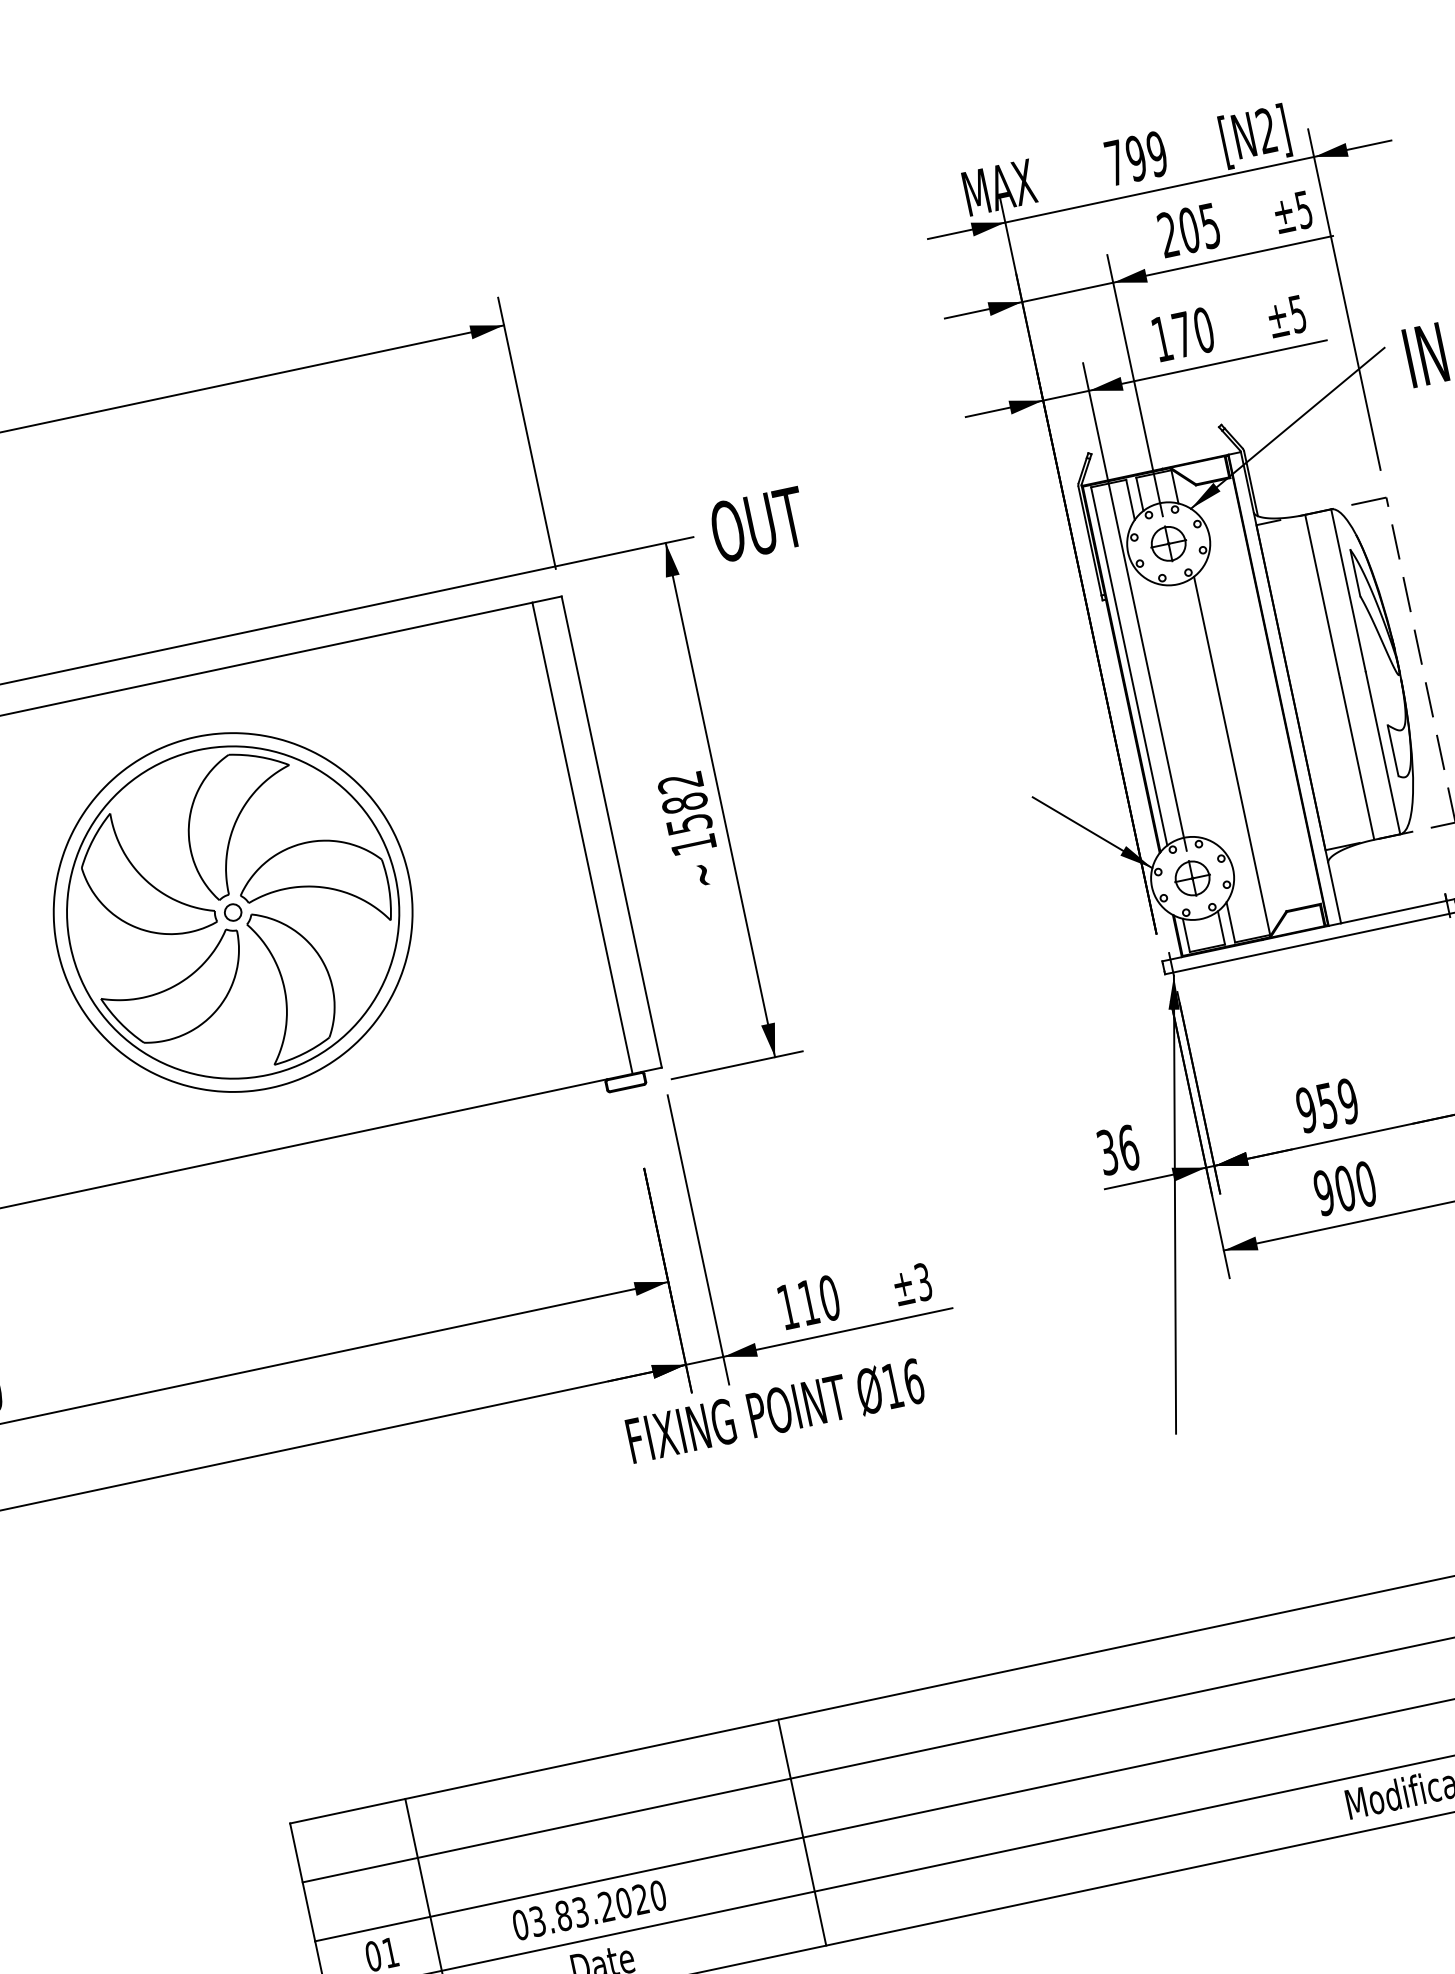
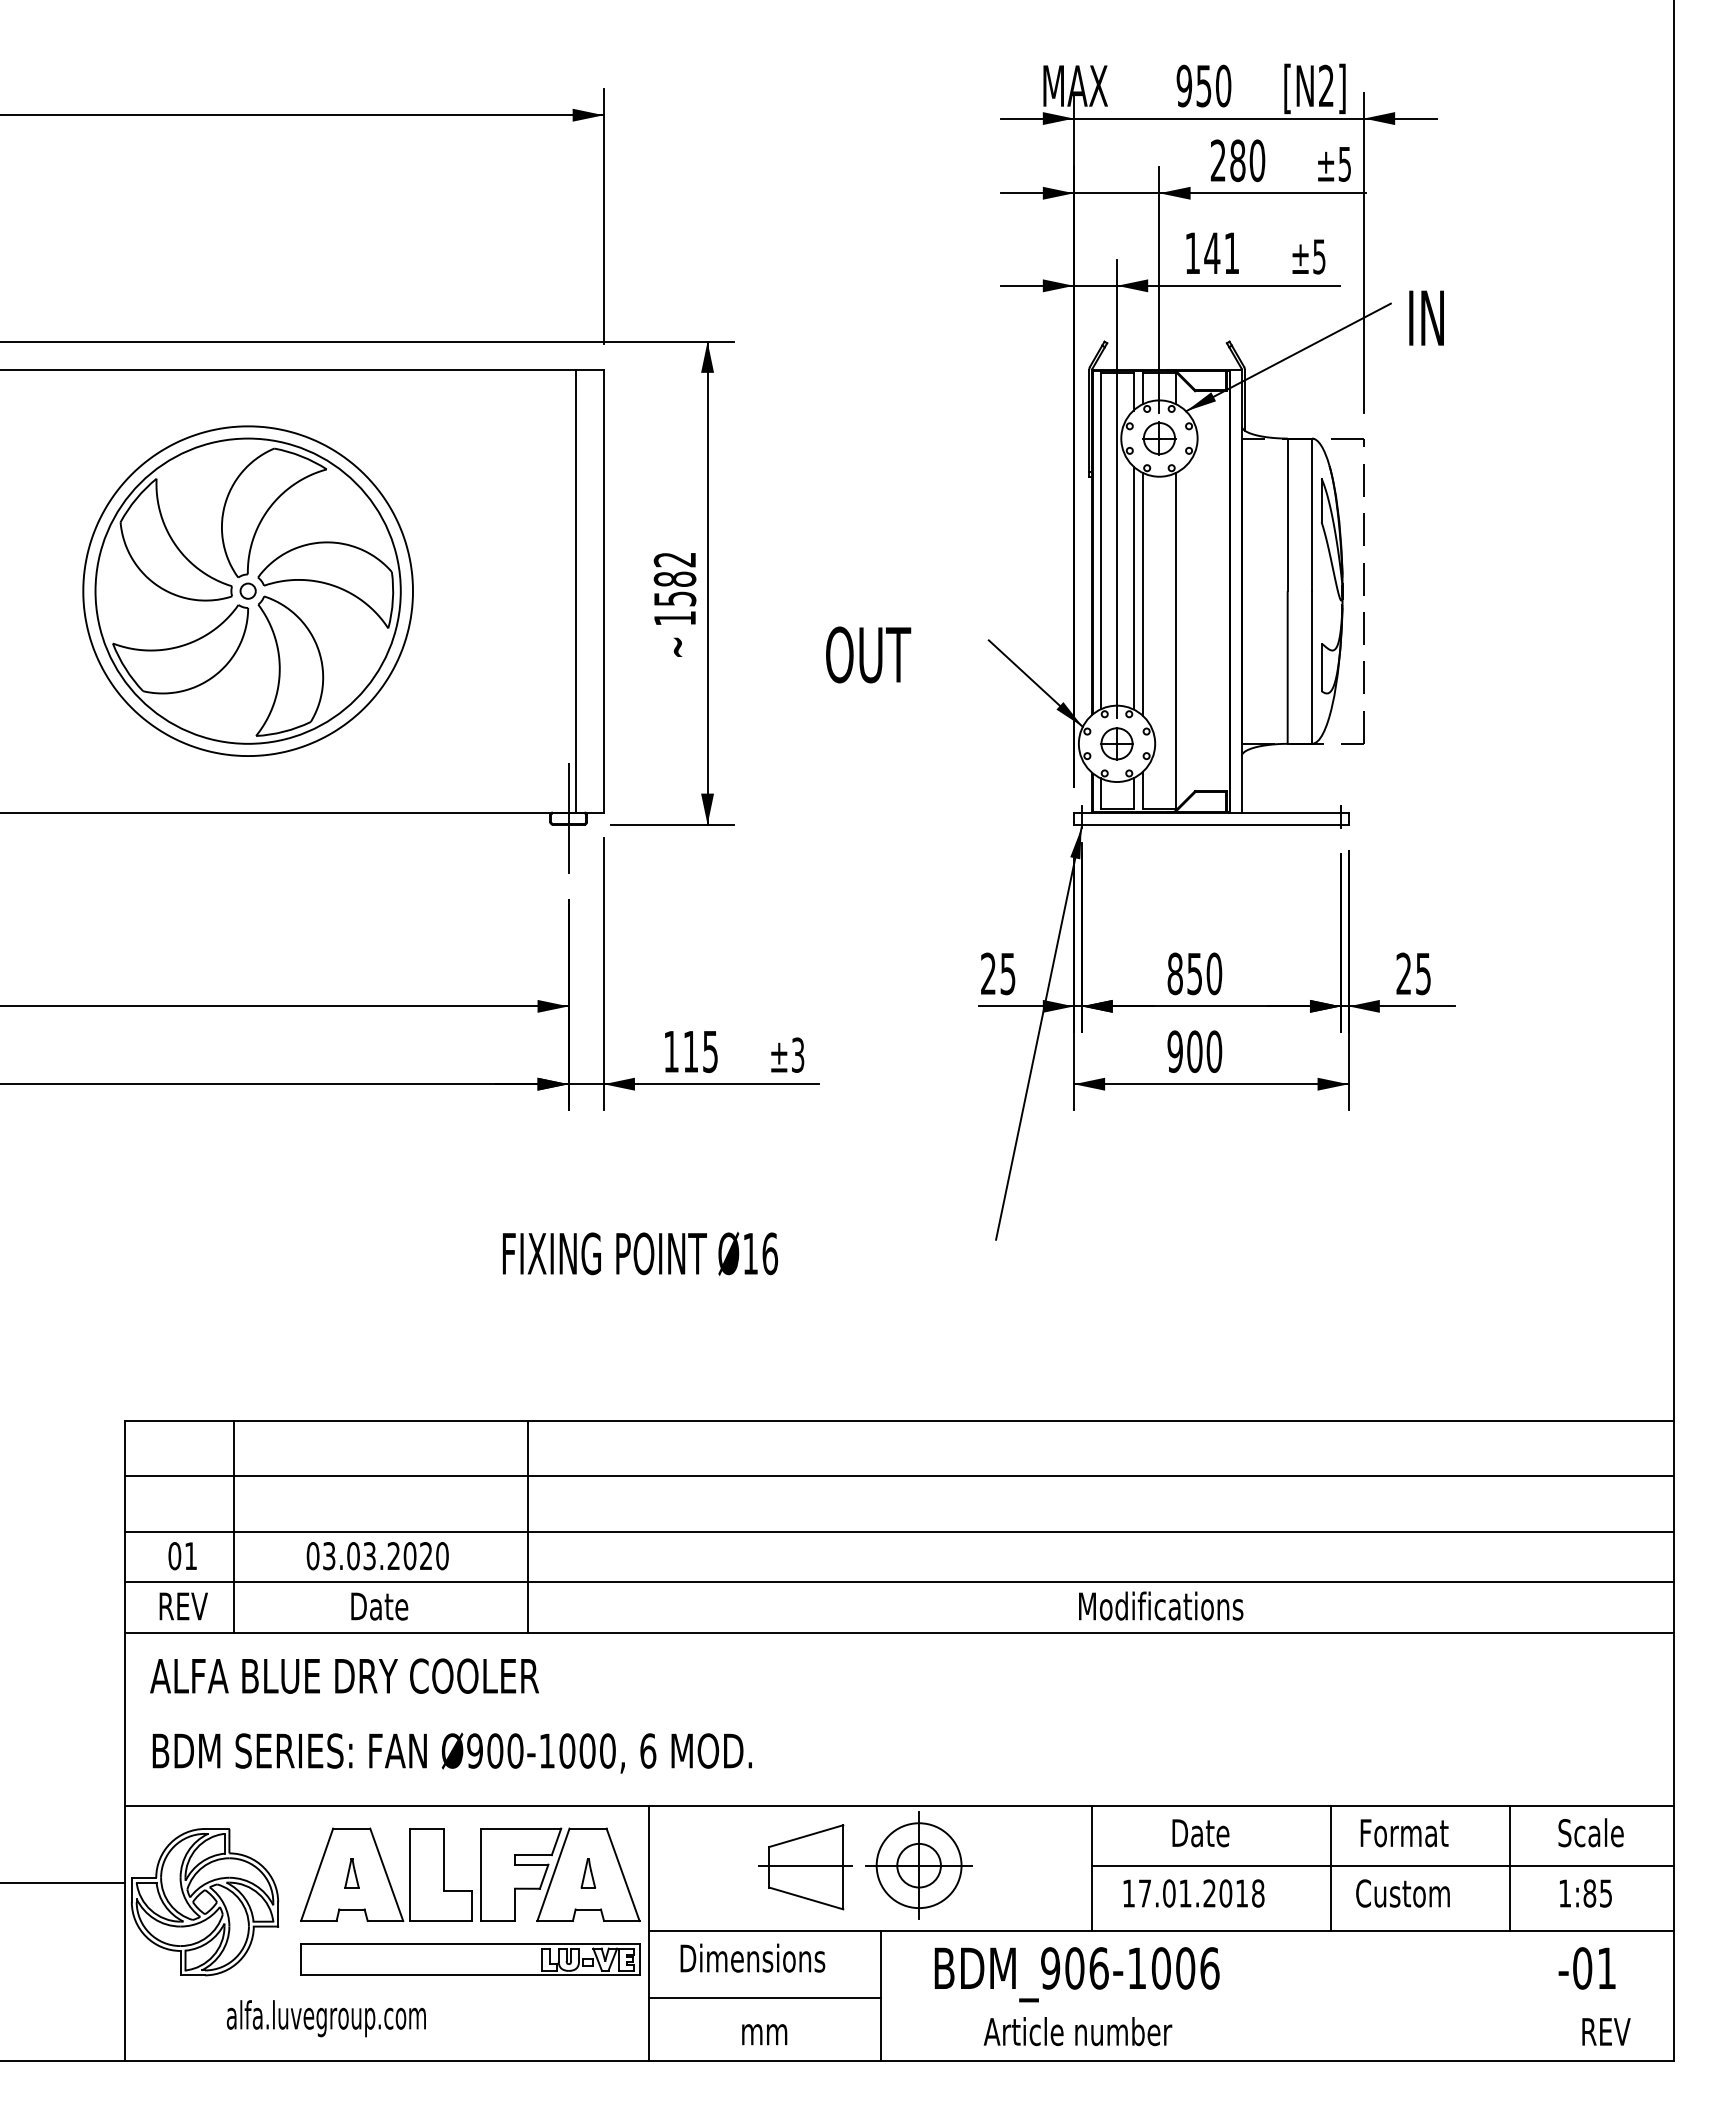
text: (1135, 158) -> (1203, 85), 799 -> 950
text: (1199, 227) -> (1247, 160), 205 -> 280
text: (1192, 332) -> (1221, 253), 170 -> 141
text: (758, 524) -> (868, 654), moved
line: (1174, 708) -> (1133, 587), added
line: (1185, 712) -> (1142, 593), added
line: (625, 1082) -> (568, 818), added
text: (1327, 1105) -> (1194, 973), 959 -> 850
text: (1118, 1149) -> (998, 973), 36 -> 25
text: (829, 1297) -> (710, 1051), 110 -> 115
text: (775, 1410) -> (640, 1253), moved
line: (801, 1832) -> (527, 1526), moved
text: (563, 1915) -> (353, 1555), 03.83.2020 -> 03.03.2020

